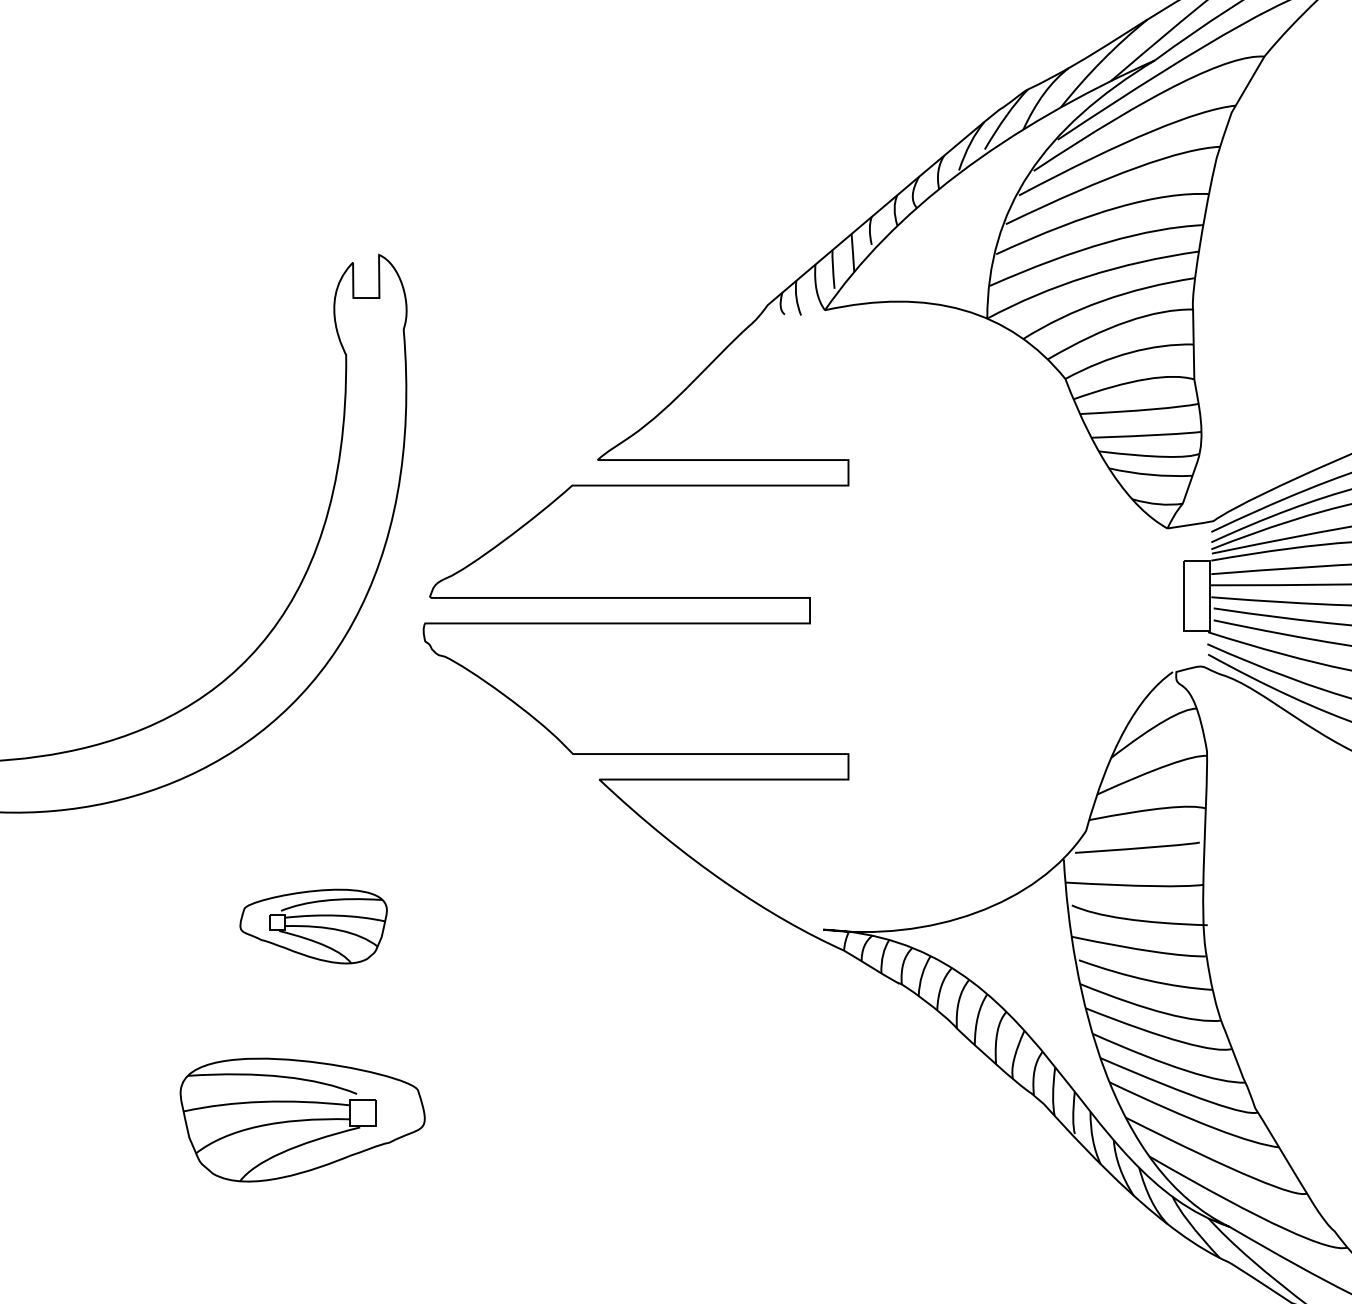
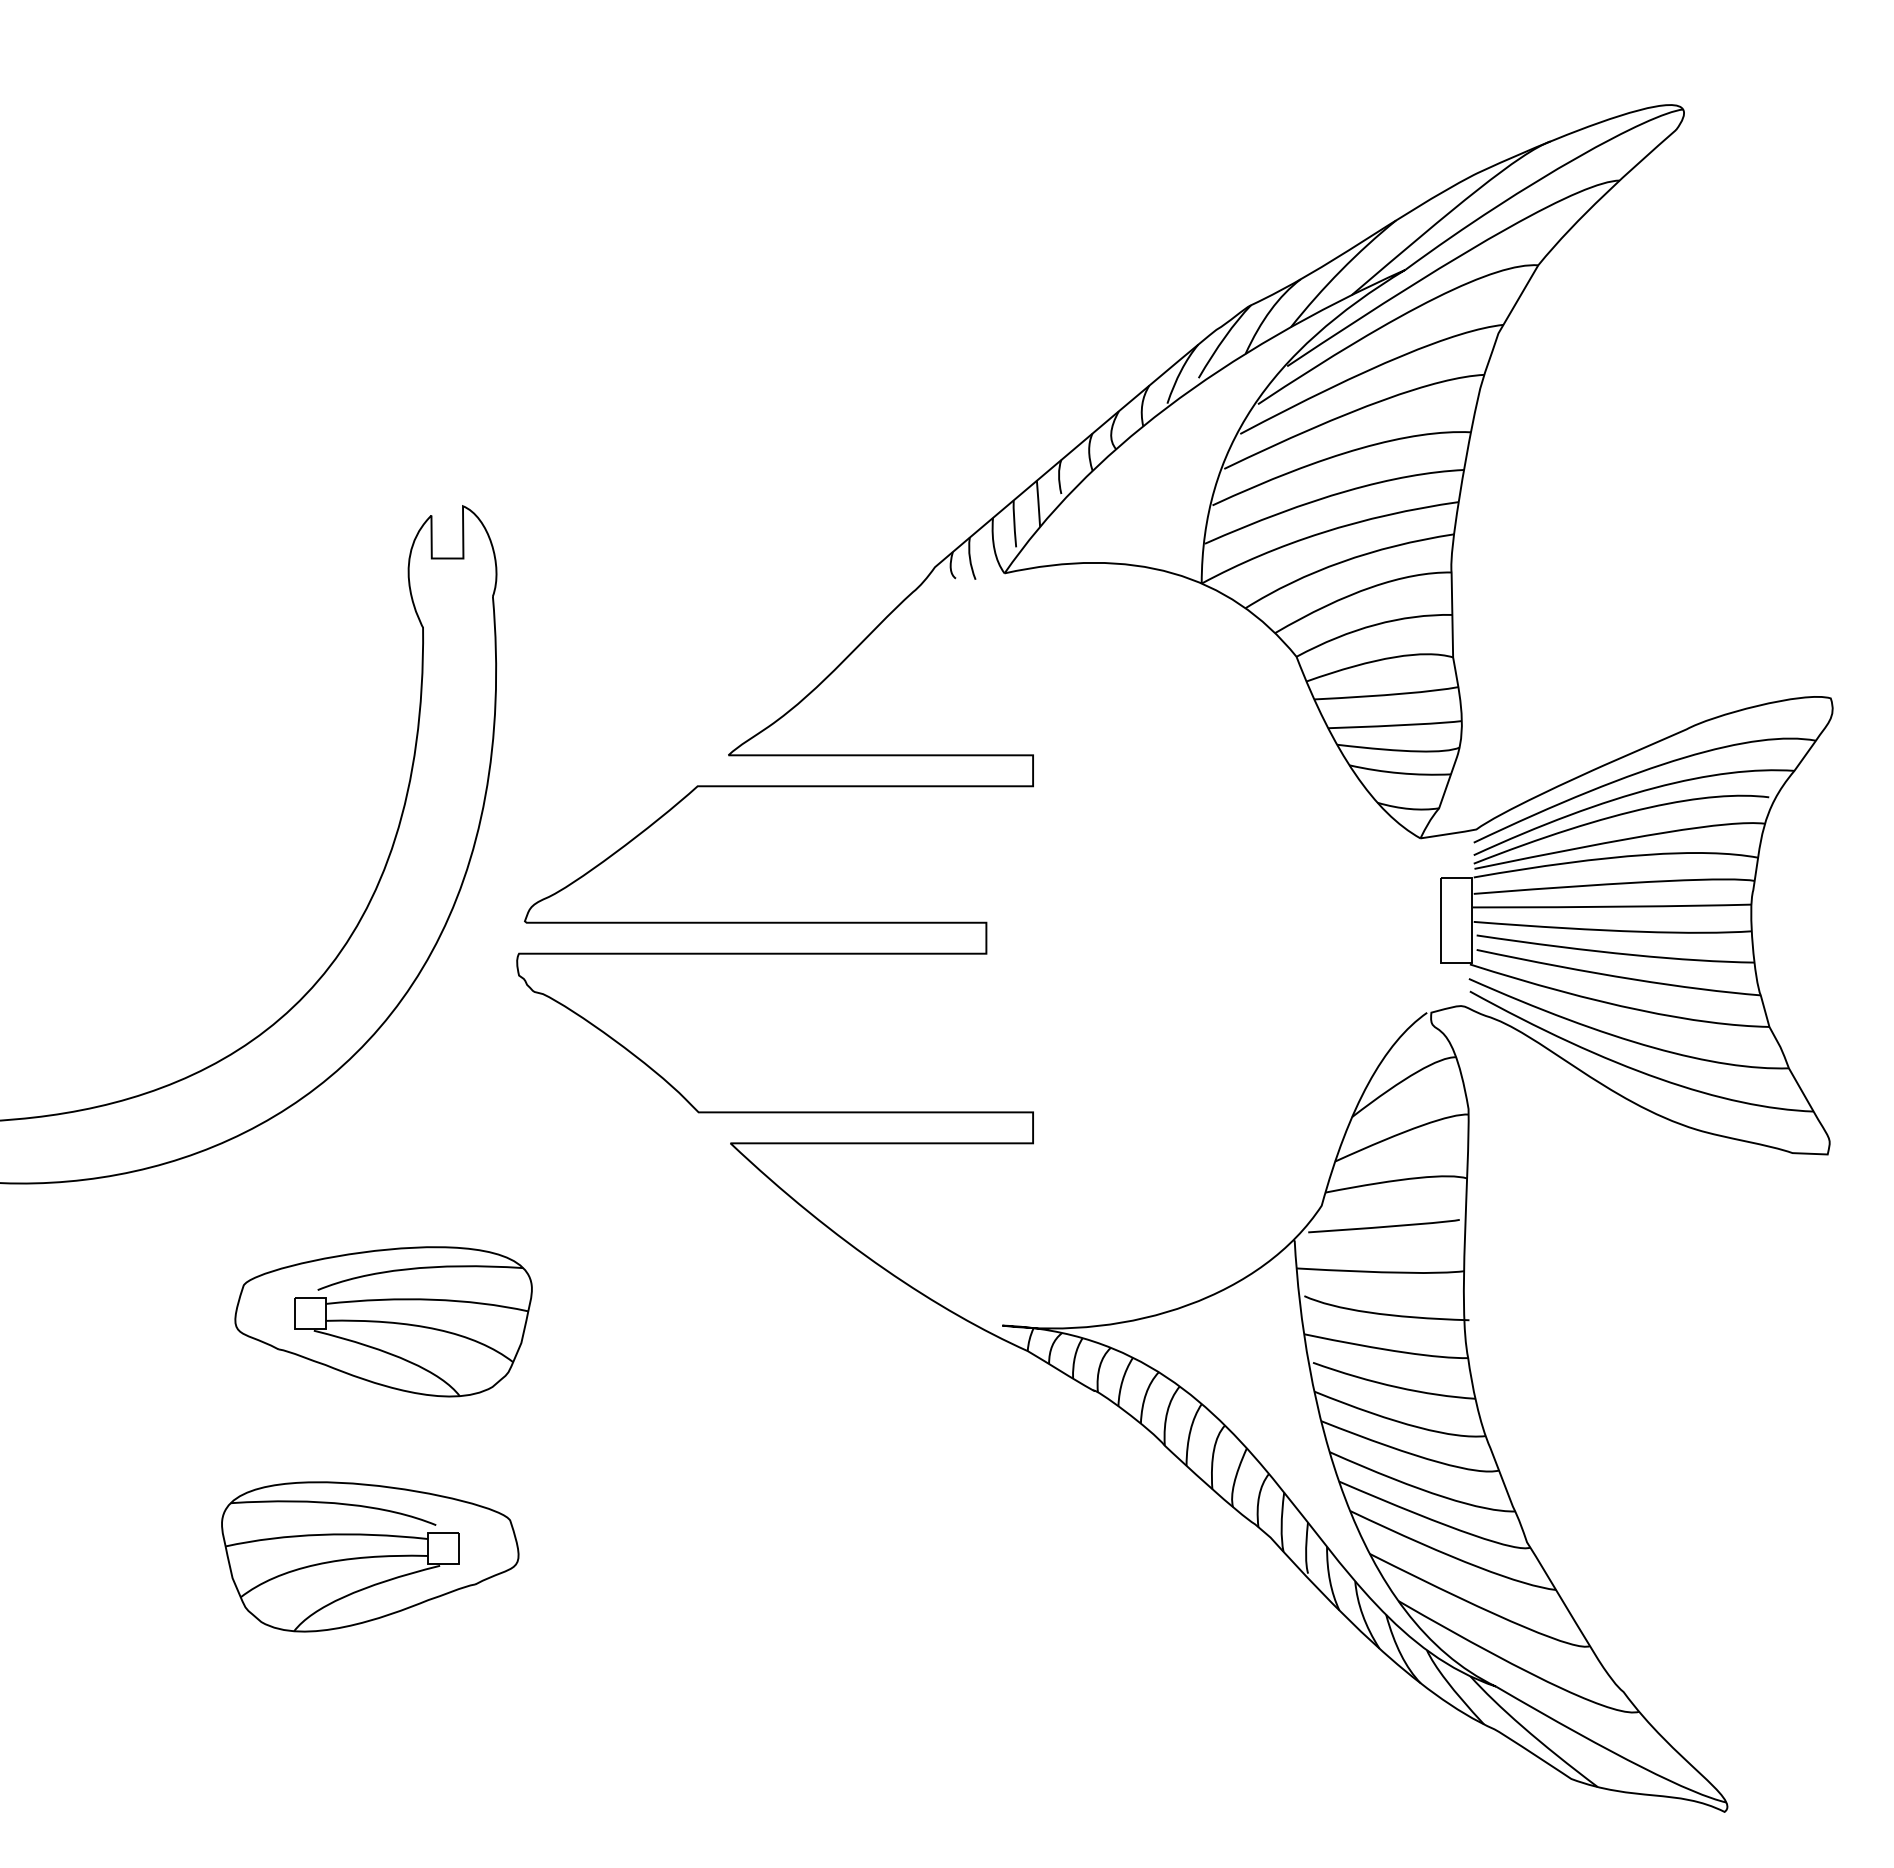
part: (313, 926) -> (383, 1321), size x1.67

